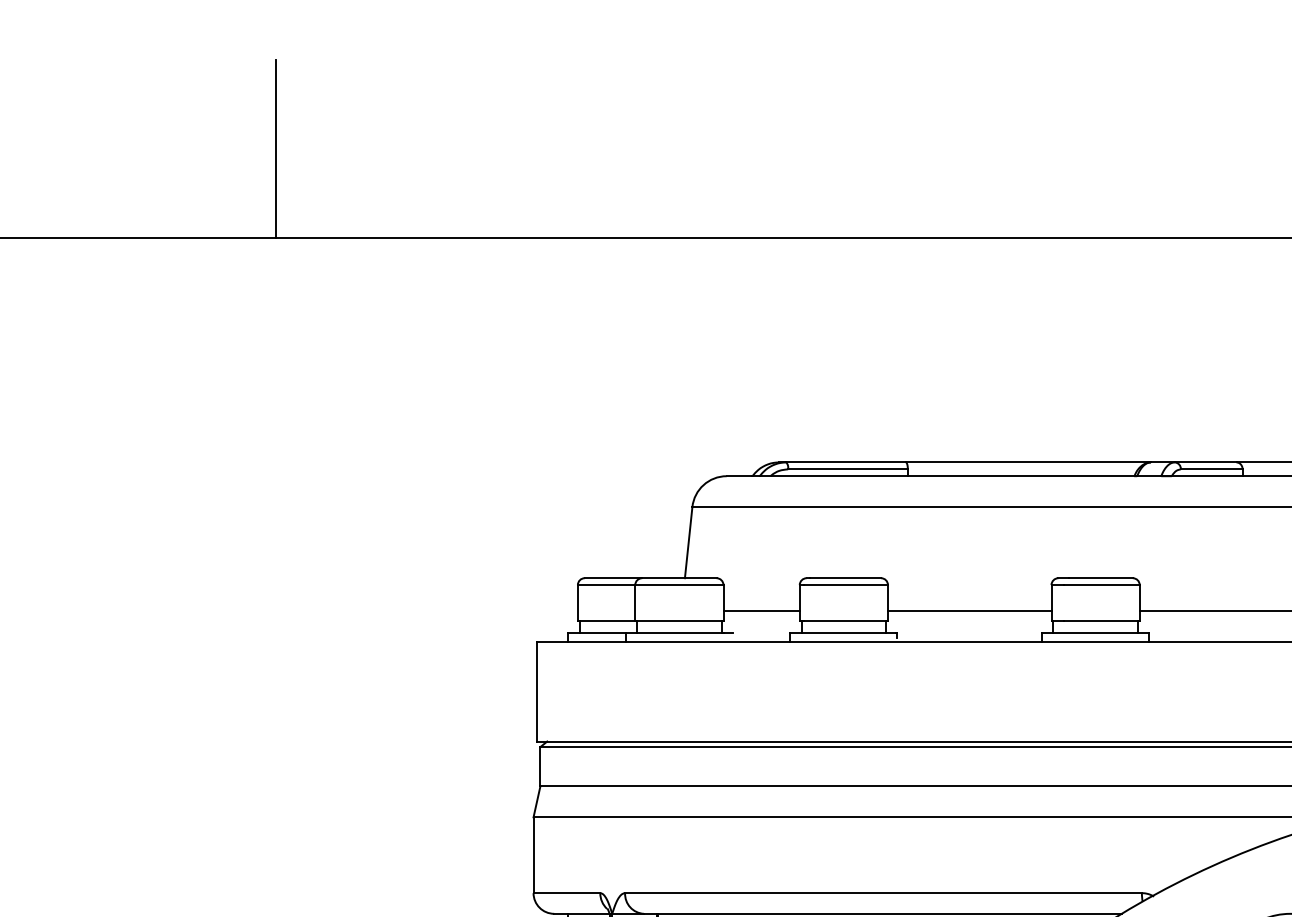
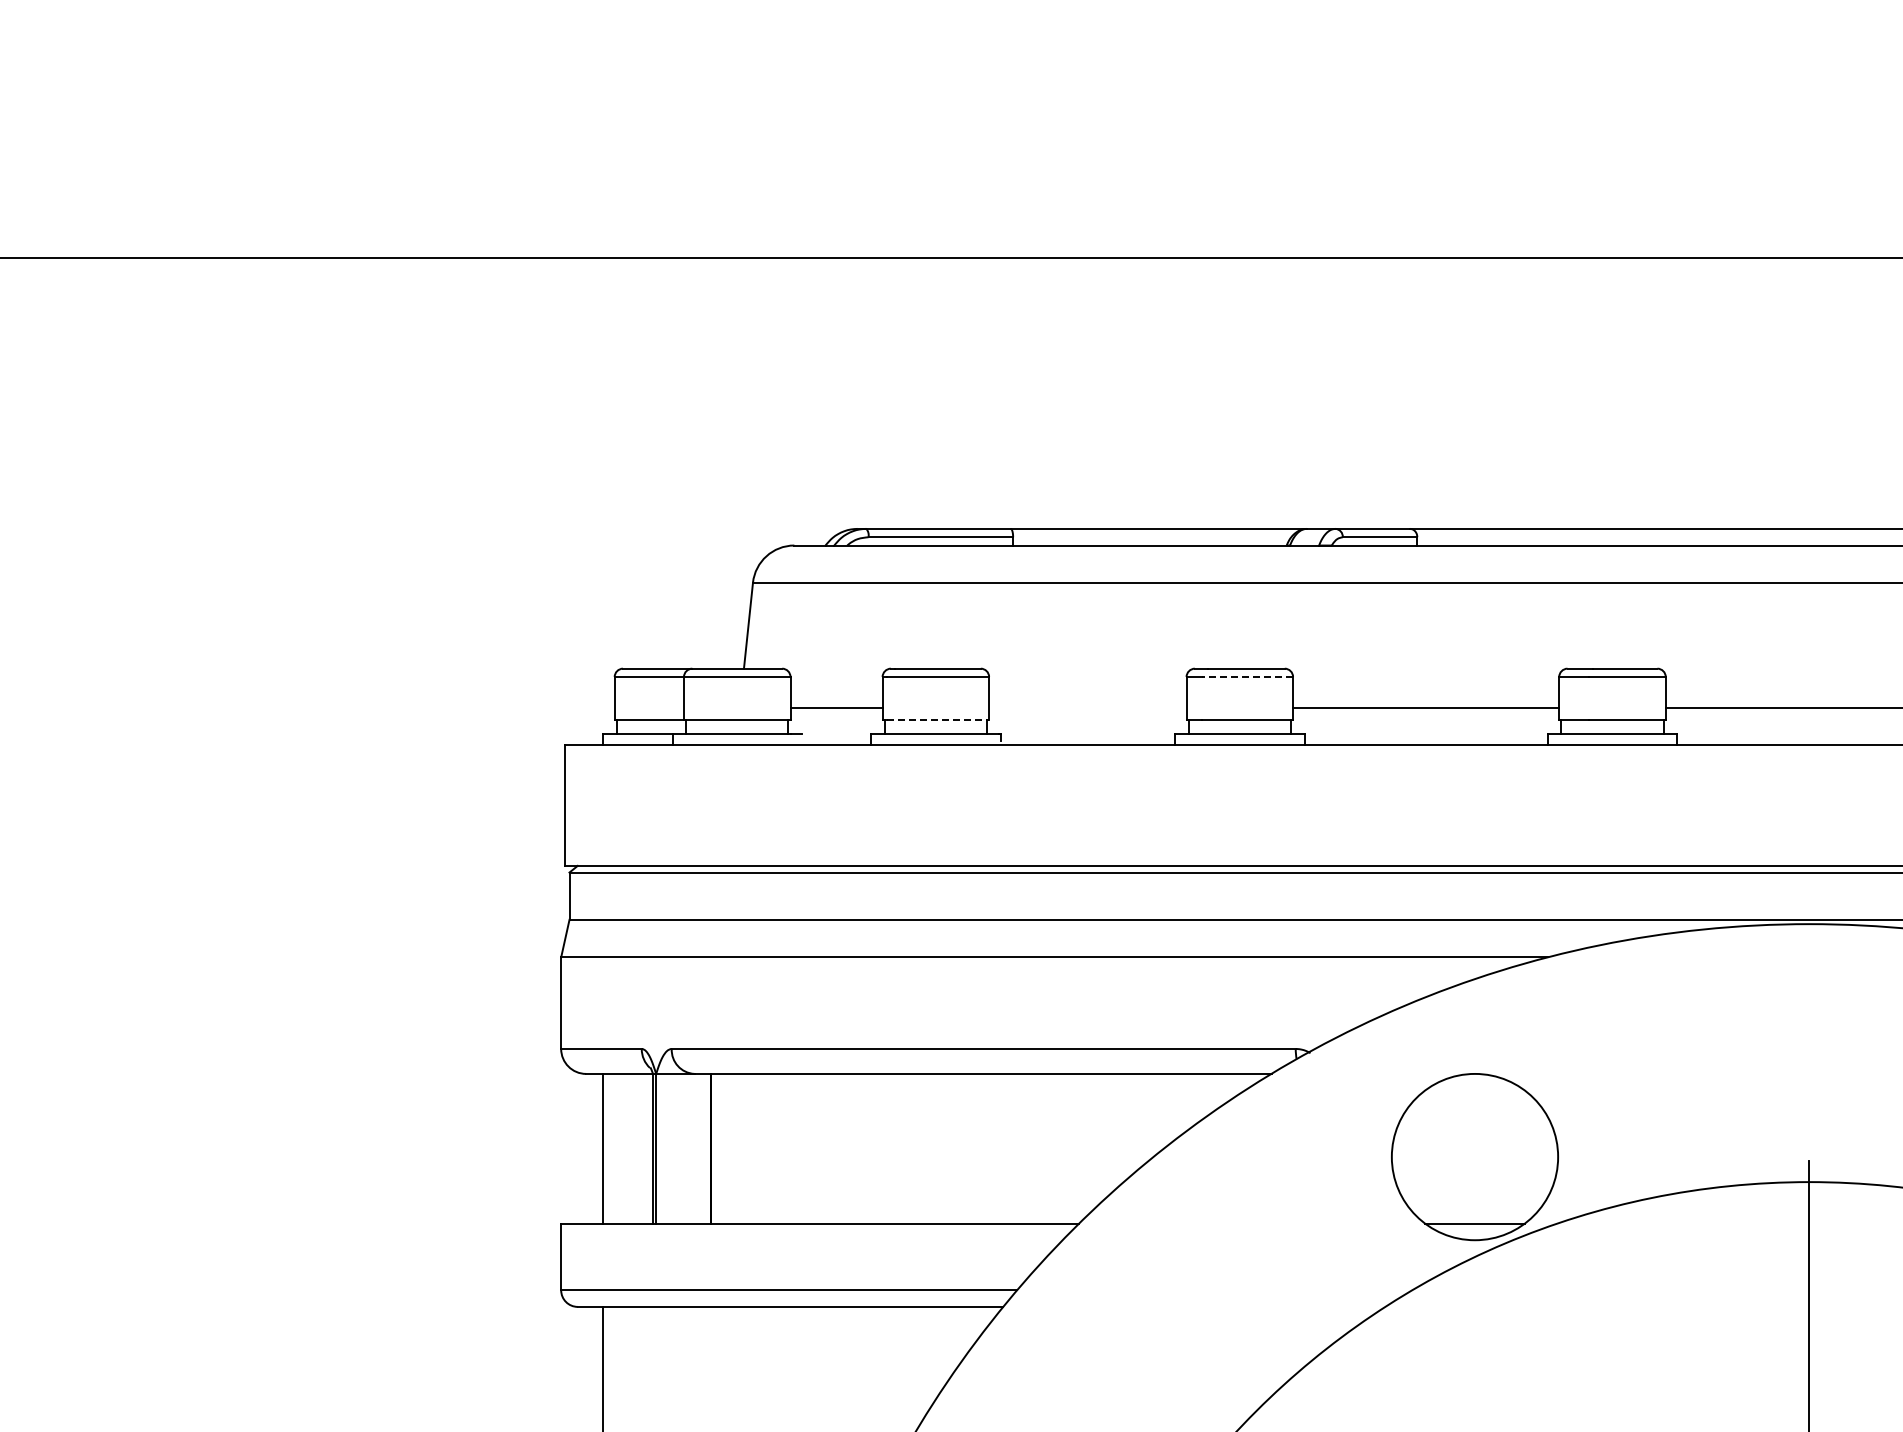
line: (275, 149) -> (249, 150), removed
line: (1101, 585) -> (1247, 677), solid -> dashed
line: (969, 610) -> (1087, 707), removed
line: (846, 621) -> (938, 720), solid -> dashed

